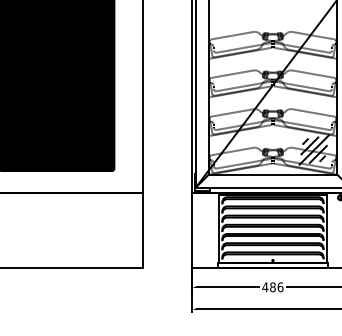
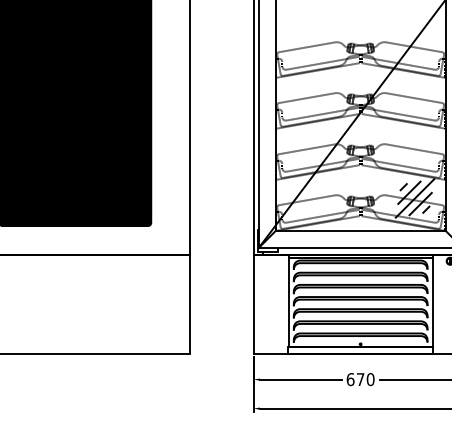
text: (272, 287) -> (360, 379), 486 -> 670

